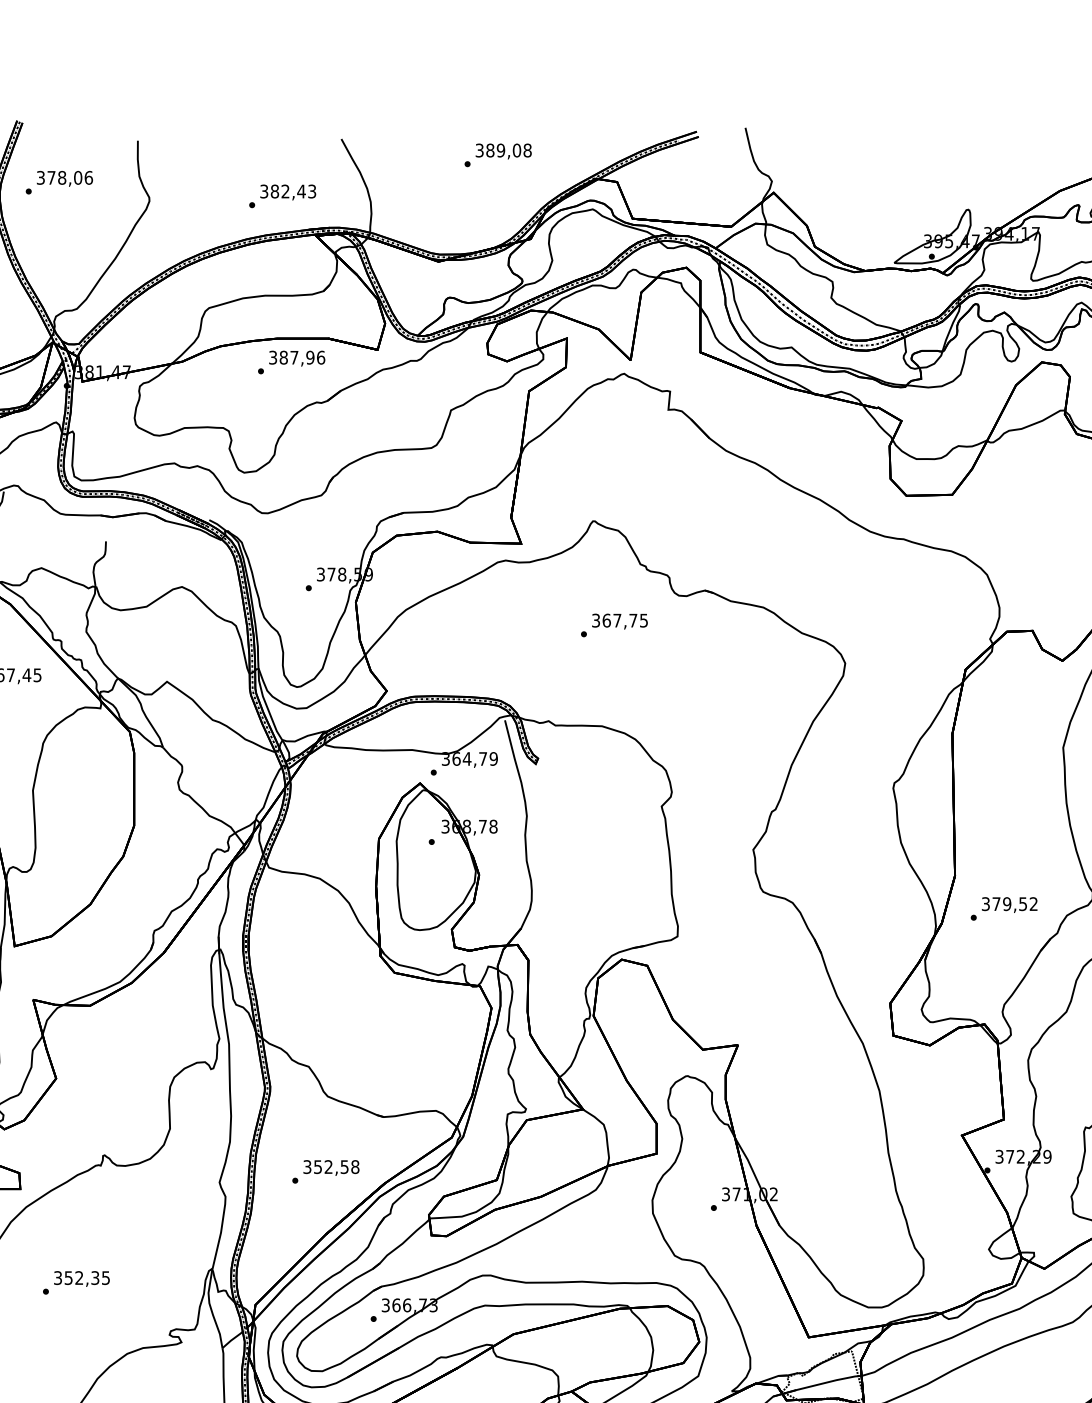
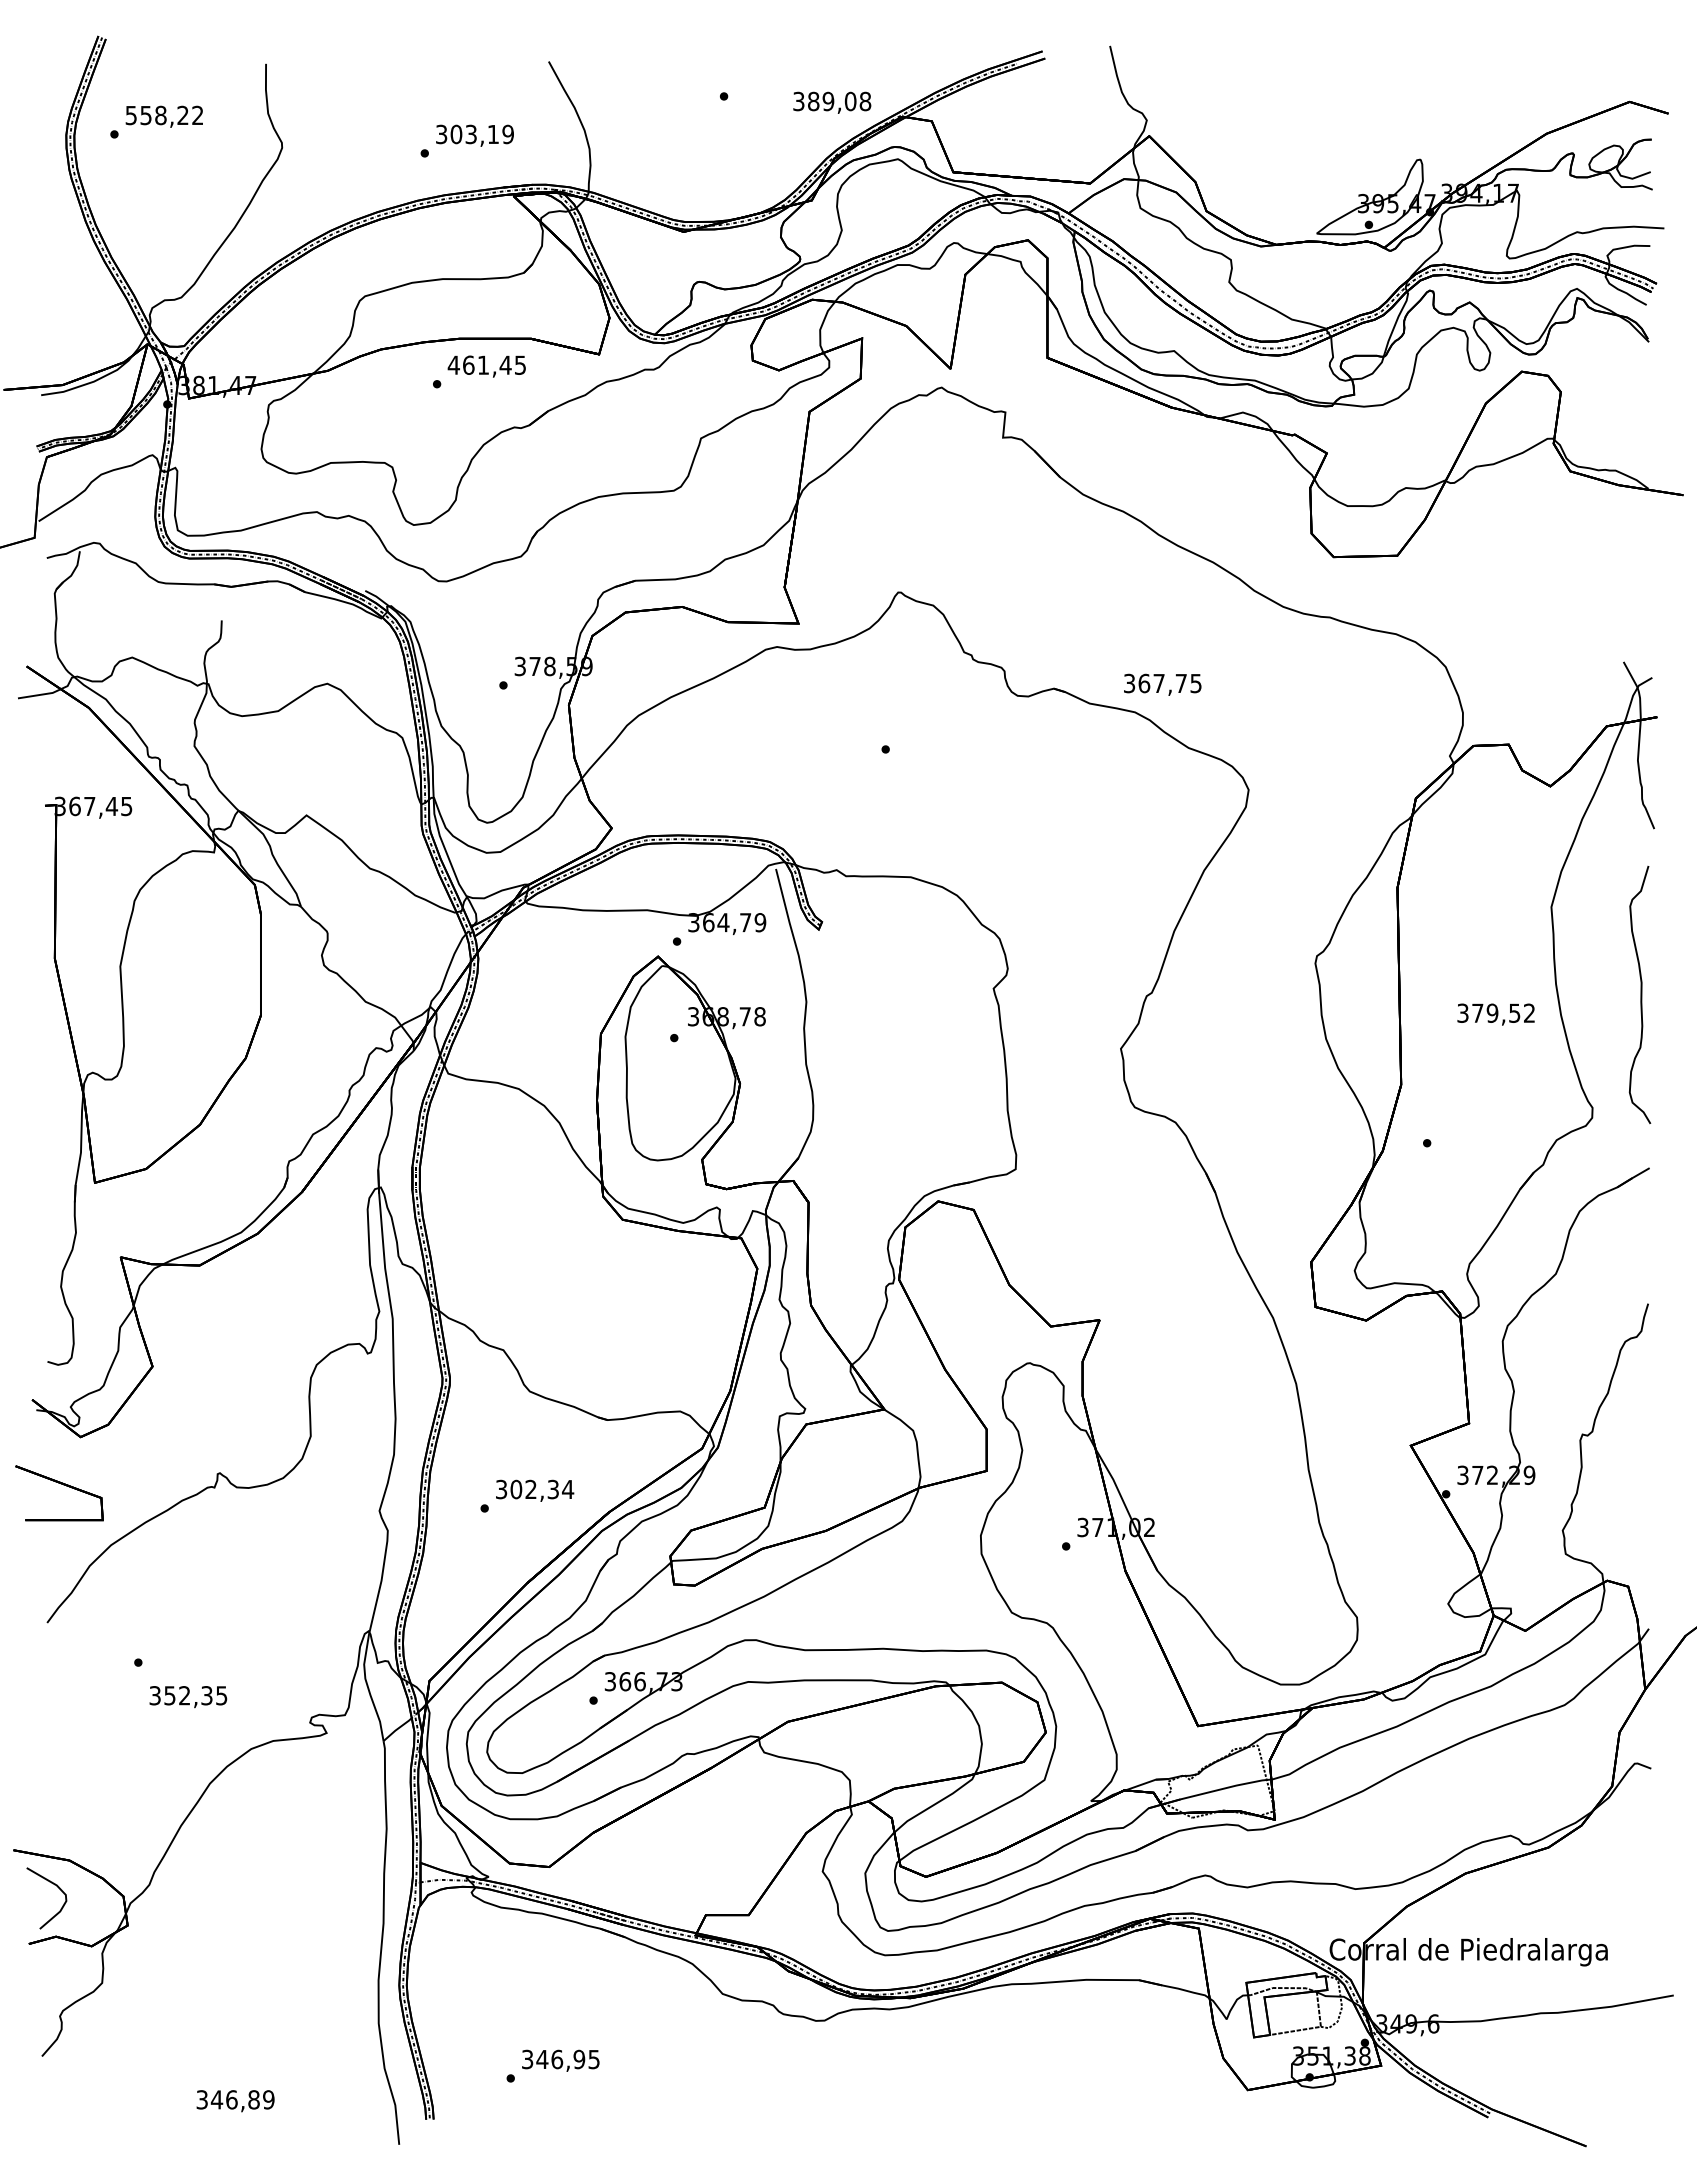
text: (503, 151) -> (832, 102), moved
text: (64, 177) -> (164, 115), 378,06 -> 558,22
text: (292, 191) -> (481, 134), 382,43 -> 303,19
text: (296, 357) -> (486, 364), 387,96 -> 461,45
text: (619, 621) -> (1162, 684), moved
text: (1009, 904) -> (1495, 1014), moved
text: (336, 1167) -> (542, 1489), 352,58 -> 302,34
text: (82, 1279) -> (188, 1697), moved

